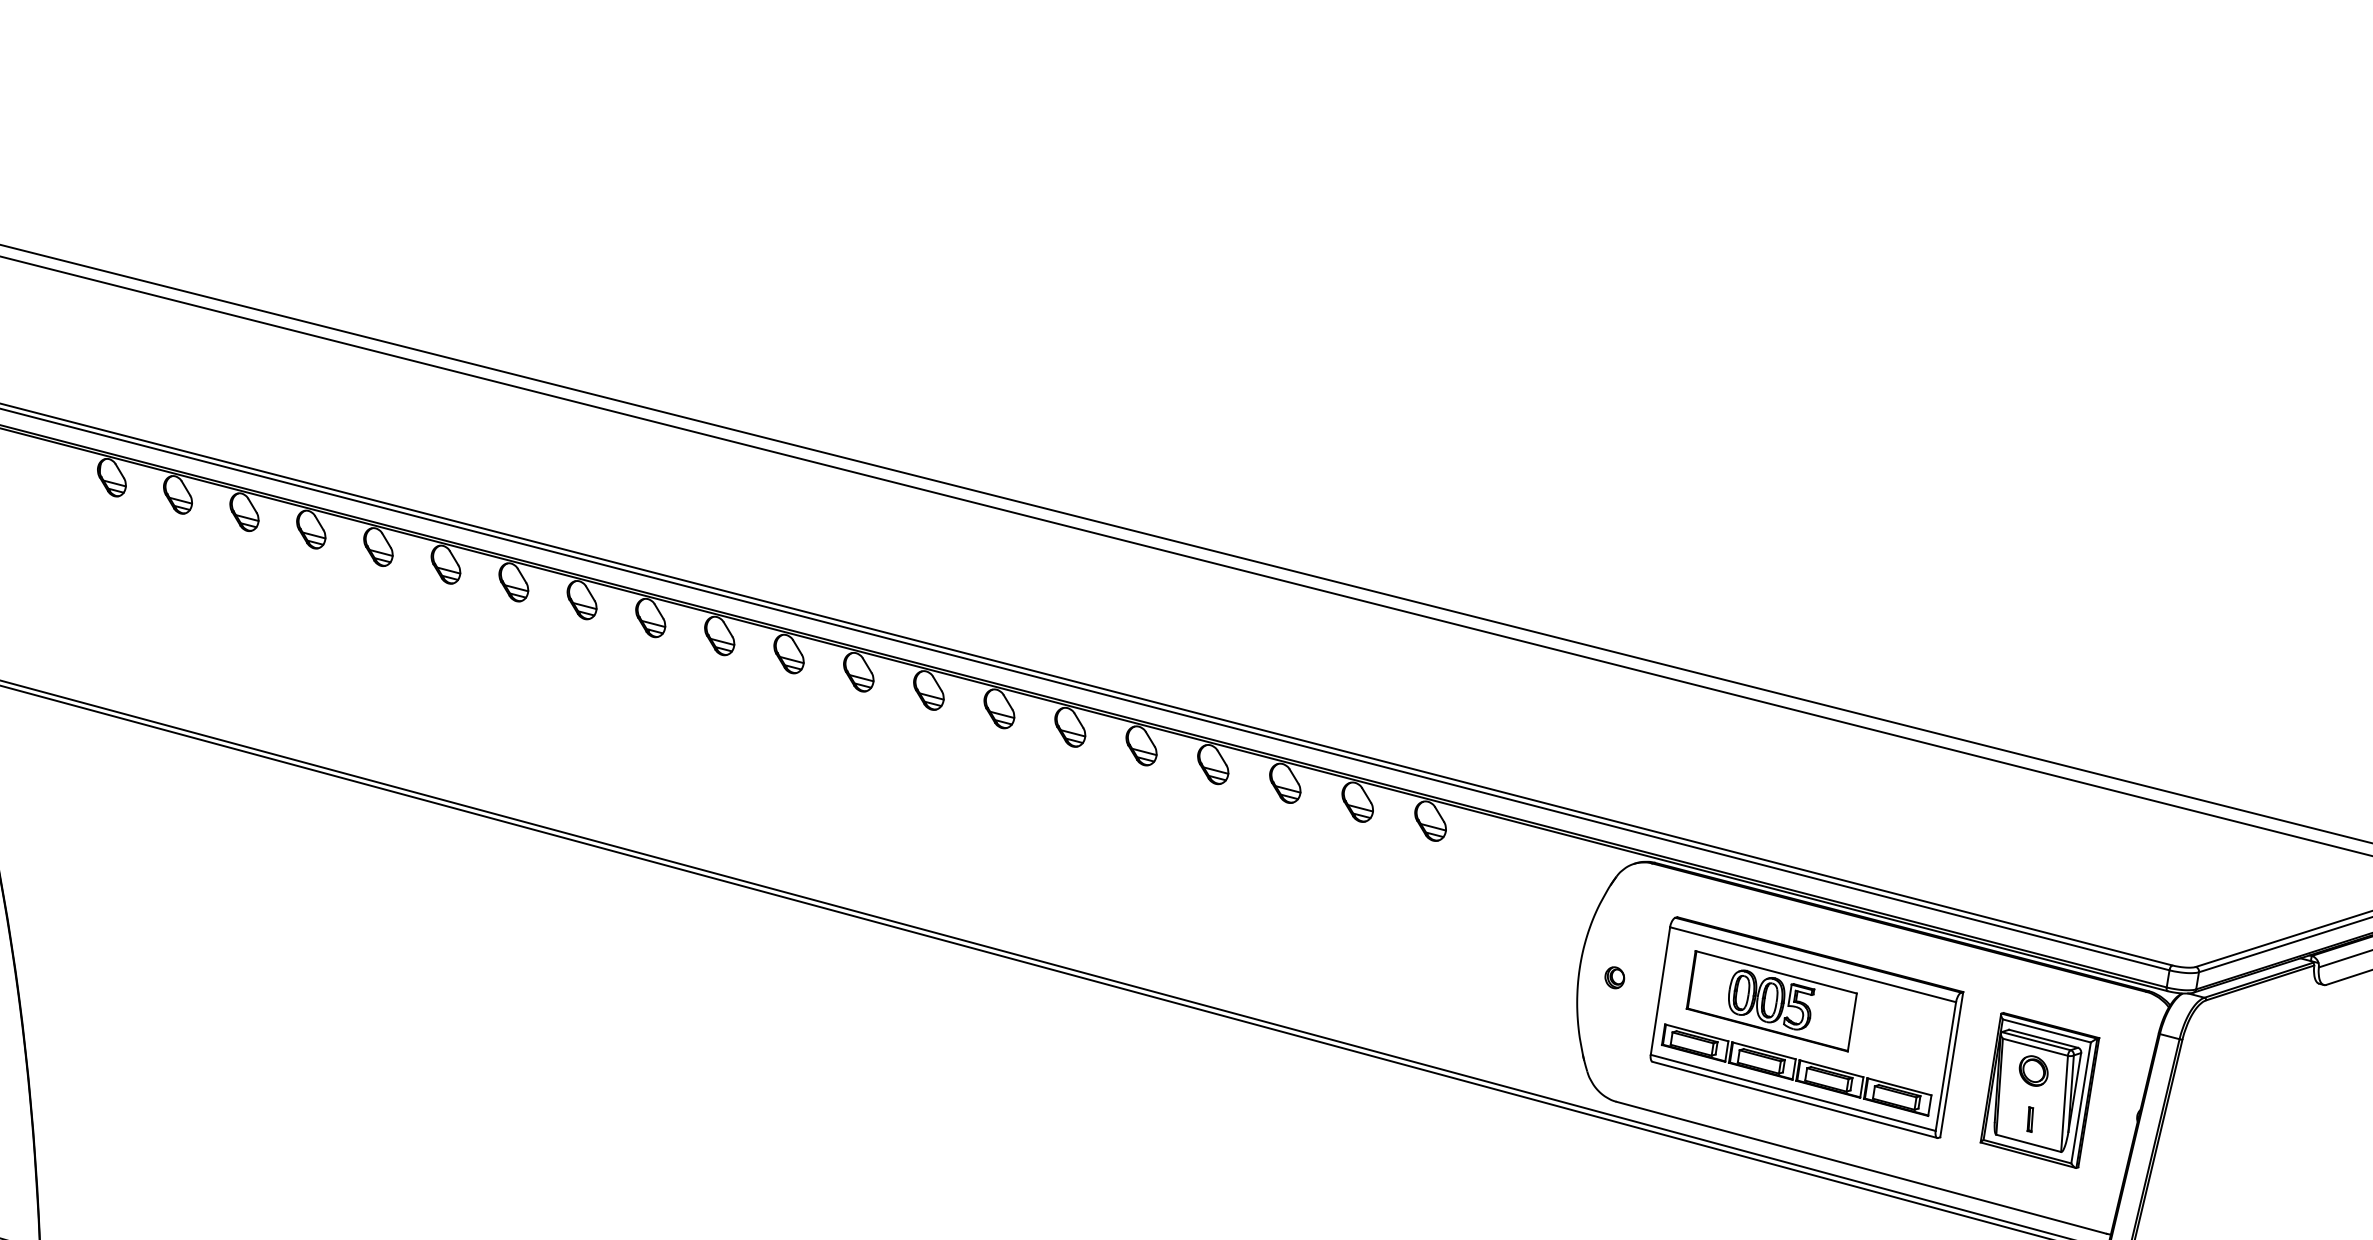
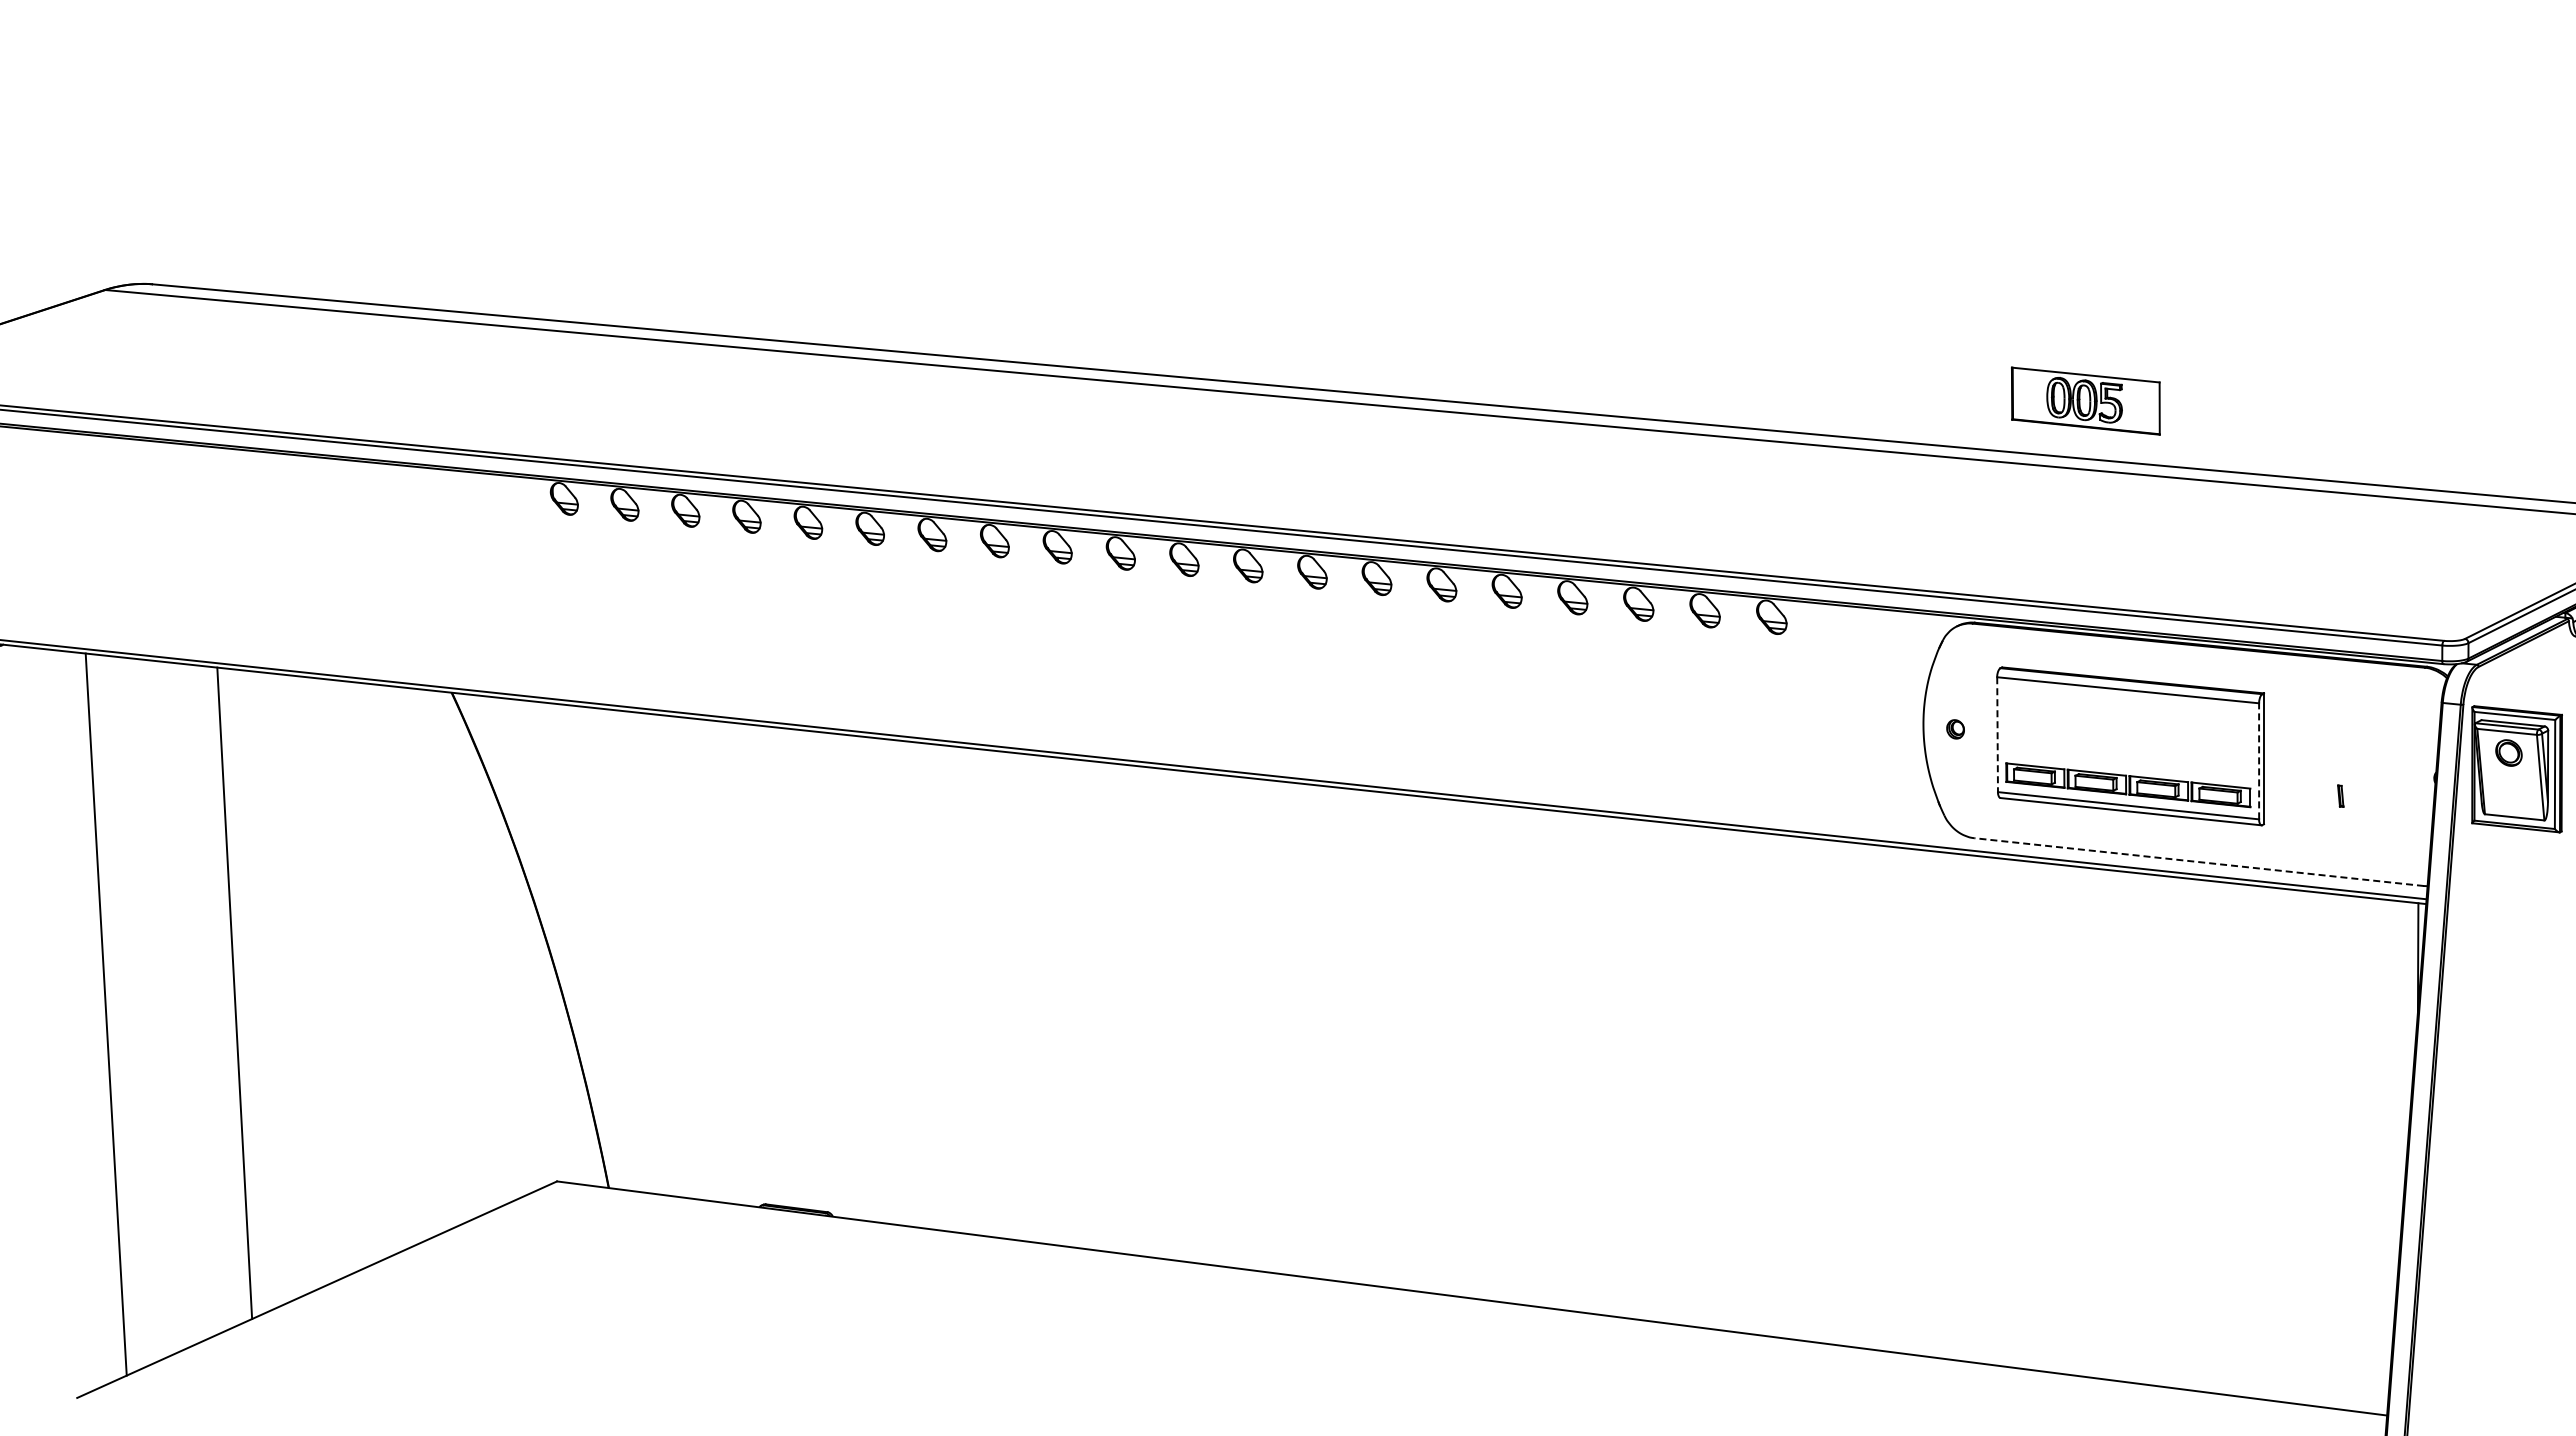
line: (1660, 991) -> (1997, 735), solid -> dashed
part: (1771, 1000) -> (2085, 400), moved
line: (1946, 1065) -> (2259, 760), solid -> dashed
part: (2039, 1090) -> (2516, 769), moved
line: (1860, 1168) -> (2198, 862), solid -> dashed

